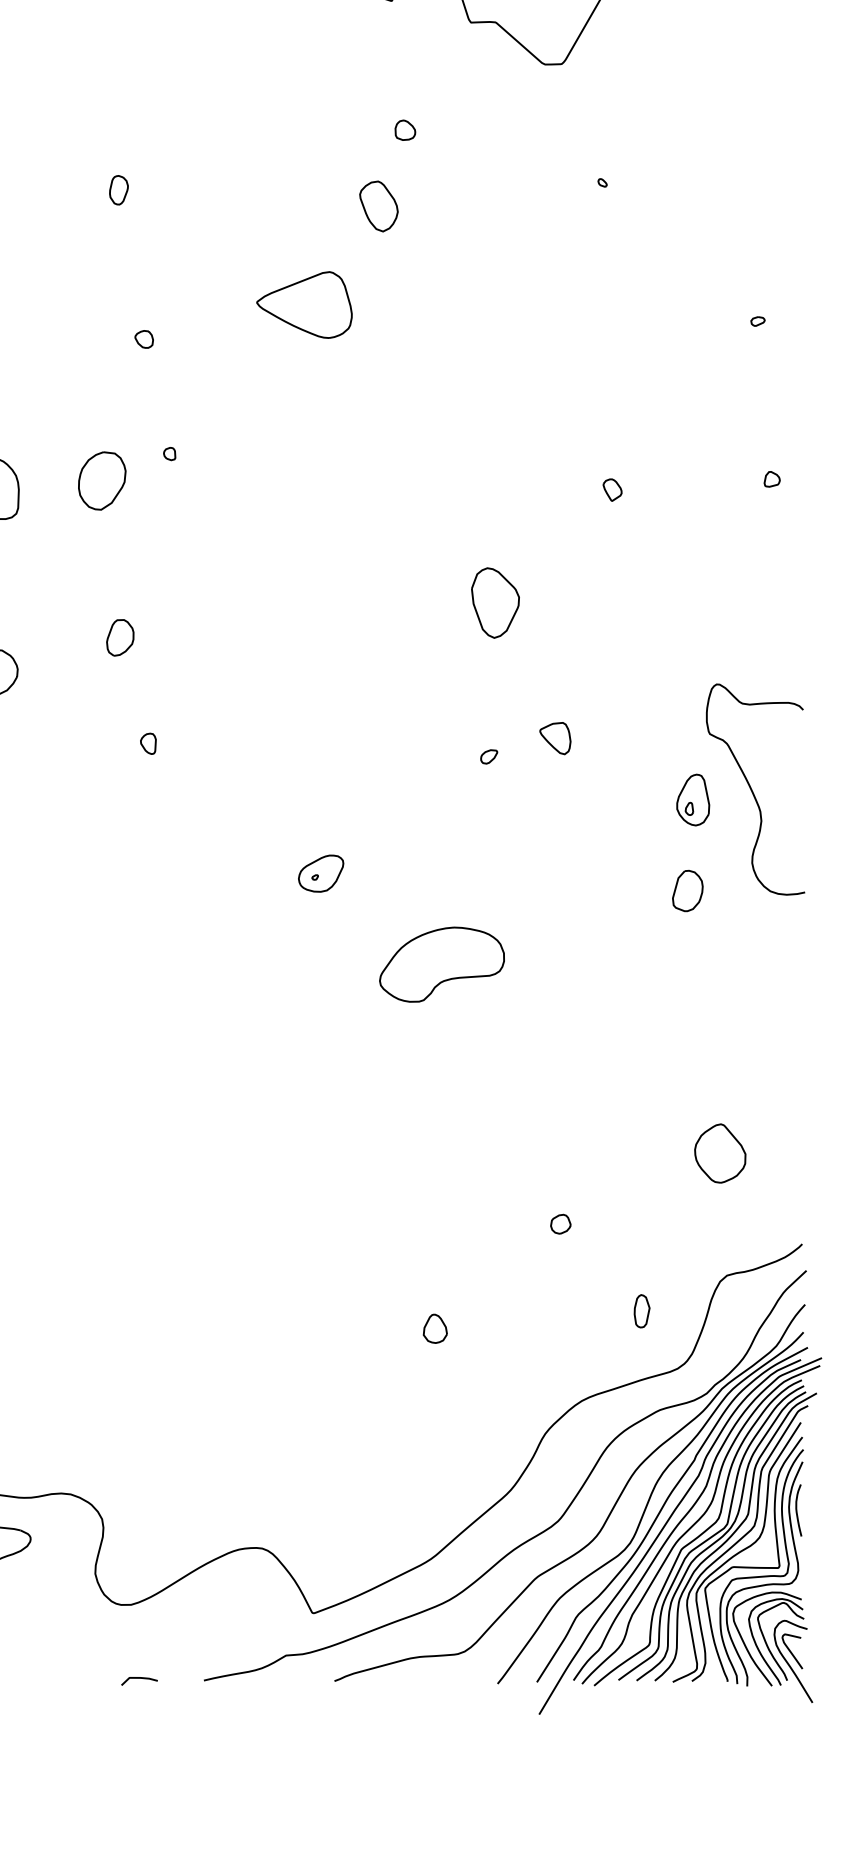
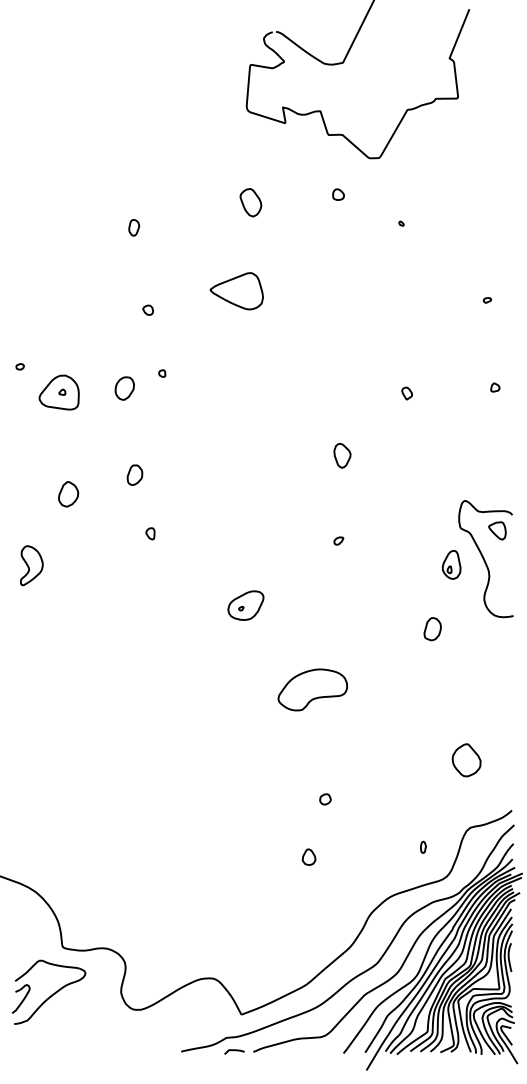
part: (405, 130) -> (338, 194), moved
part: (378, 206) -> (250, 202), moved
part: (101, 480) -> (124, 388), size x0.71
part: (495, 602) -> (342, 455), size x0.62
part: (555, 737) -> (497, 530), moved
part: (320, 873) -> (245, 605), size x1.43
part: (687, 891) -> (432, 629), moved
part: (441, 963) -> (312, 689), moved
part: (560, 1224) -> (325, 799), moved
part: (642, 1309) -> (423, 846), size x0.62
curve: (139, 1680) -> (234, 1051), moved

